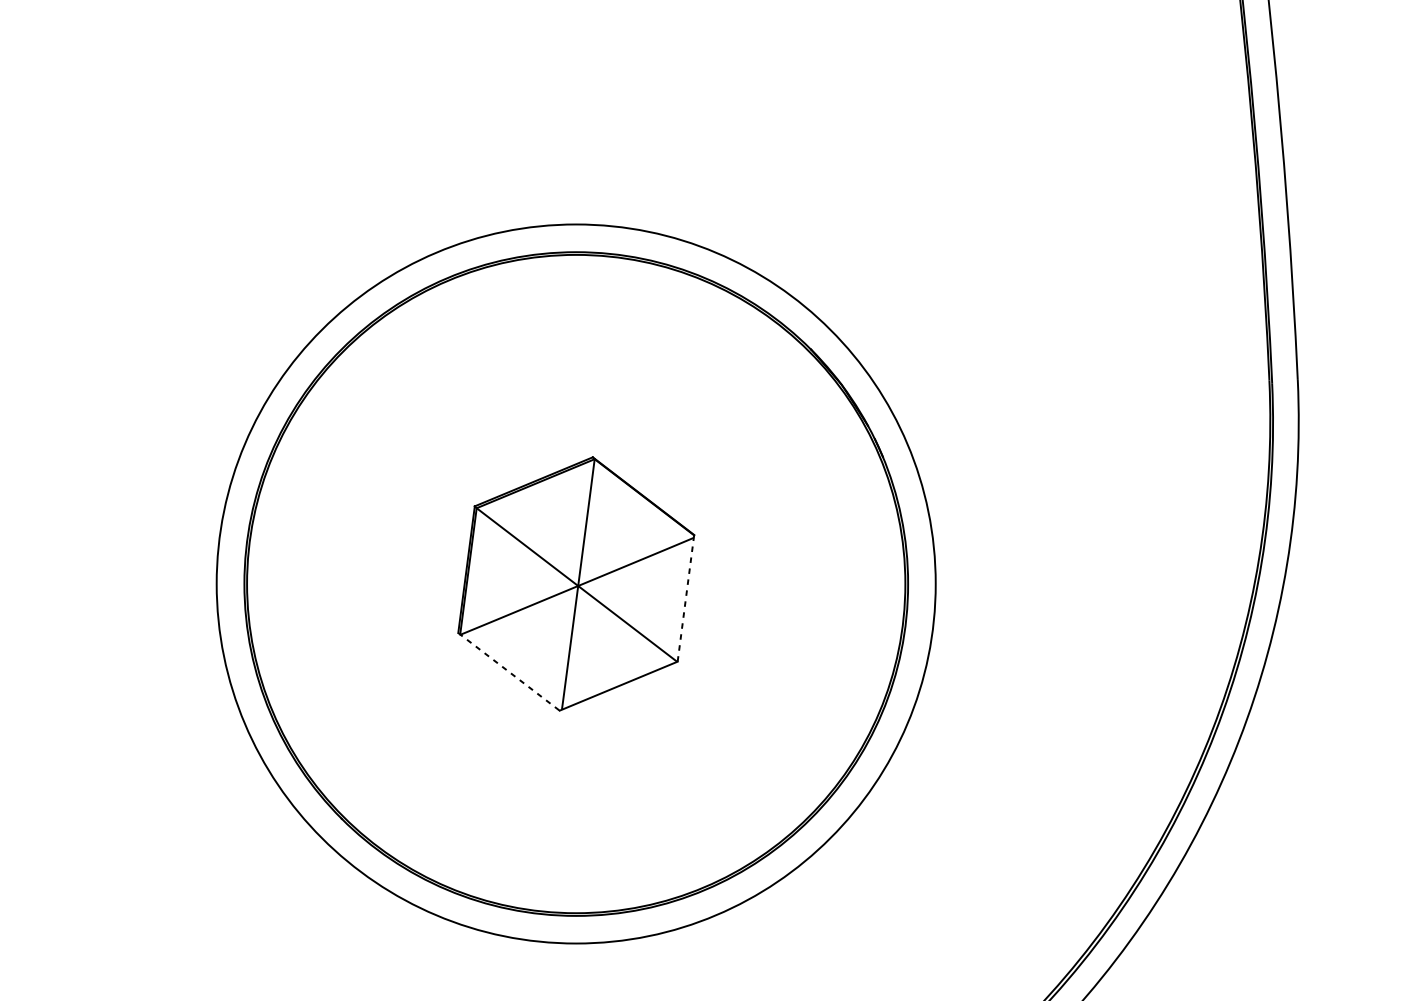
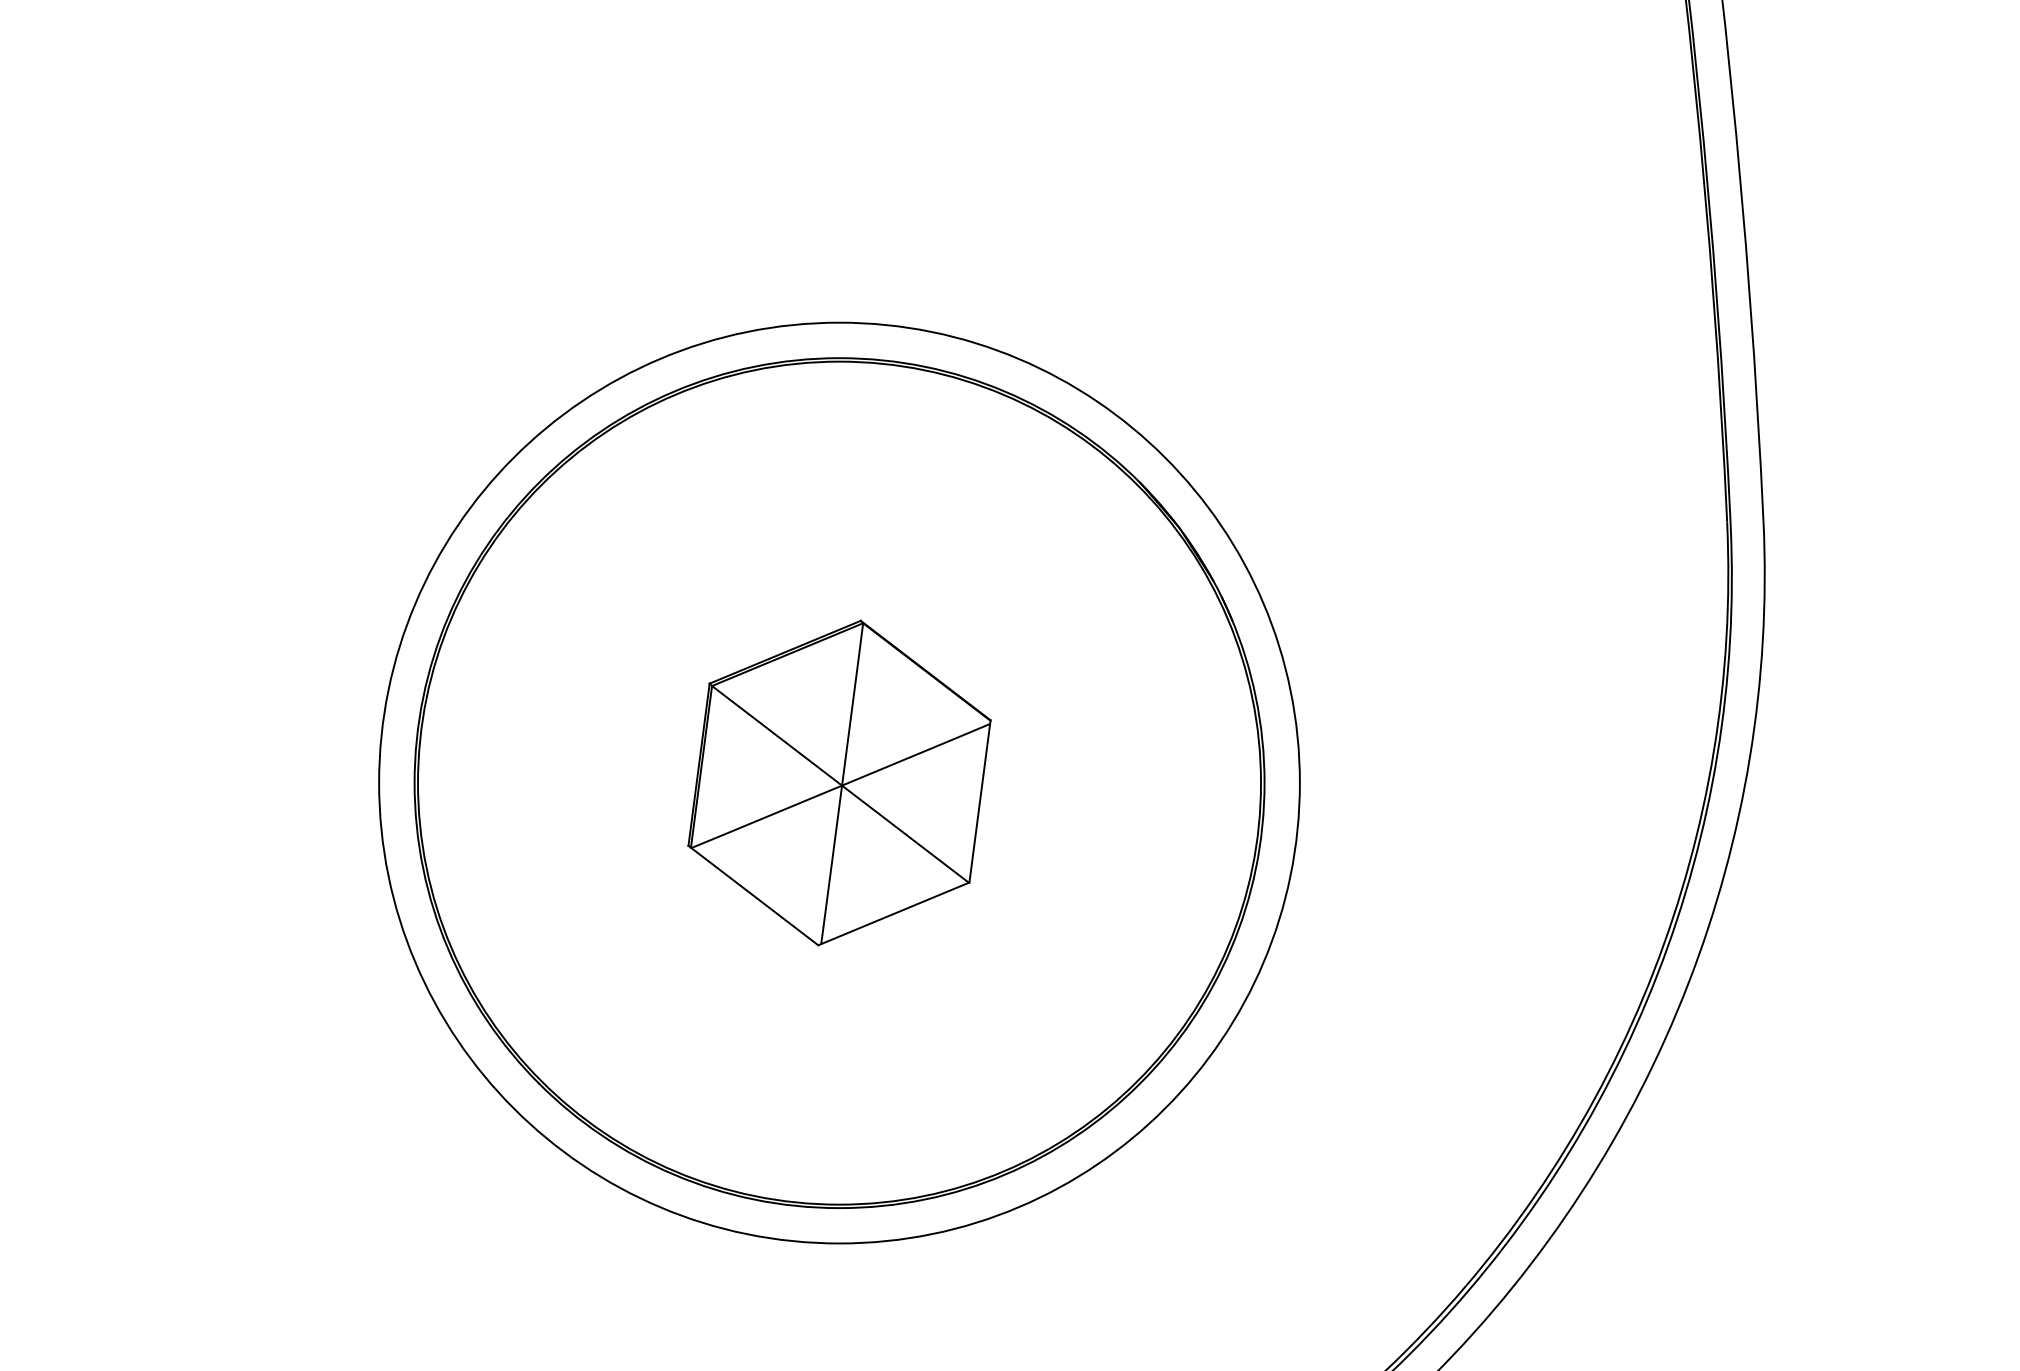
line: (686, 598) -> (980, 801), dashed -> solid
line: (509, 671) -> (753, 895), dashed -> solid

